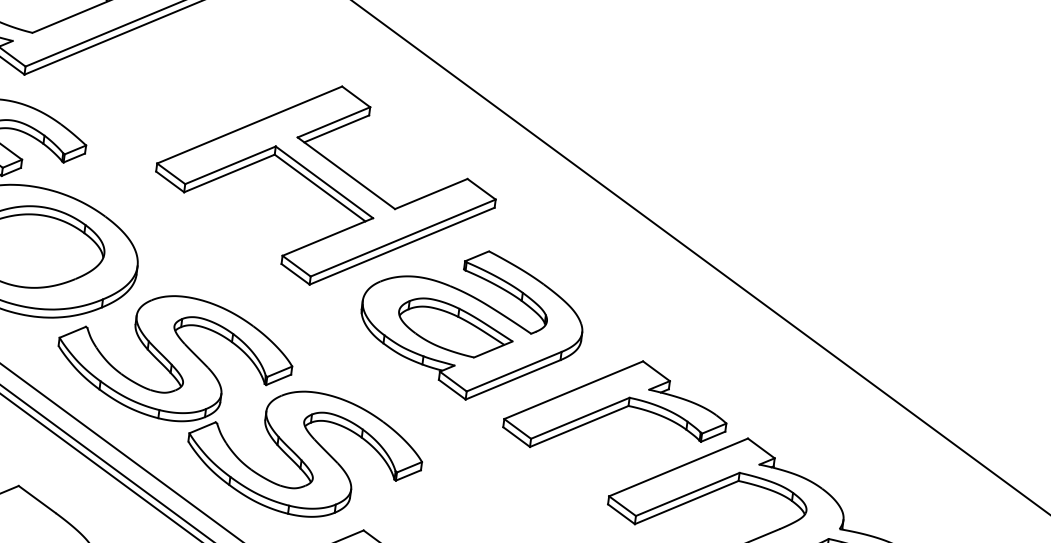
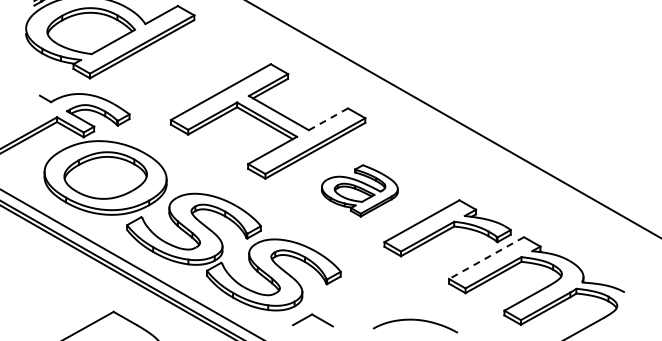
line: (429, 194) -> (327, 119), solid -> dashed
part: (471, 324) -> (359, 190), size x0.6
line: (678, 468) -> (486, 258), solid -> dashed

